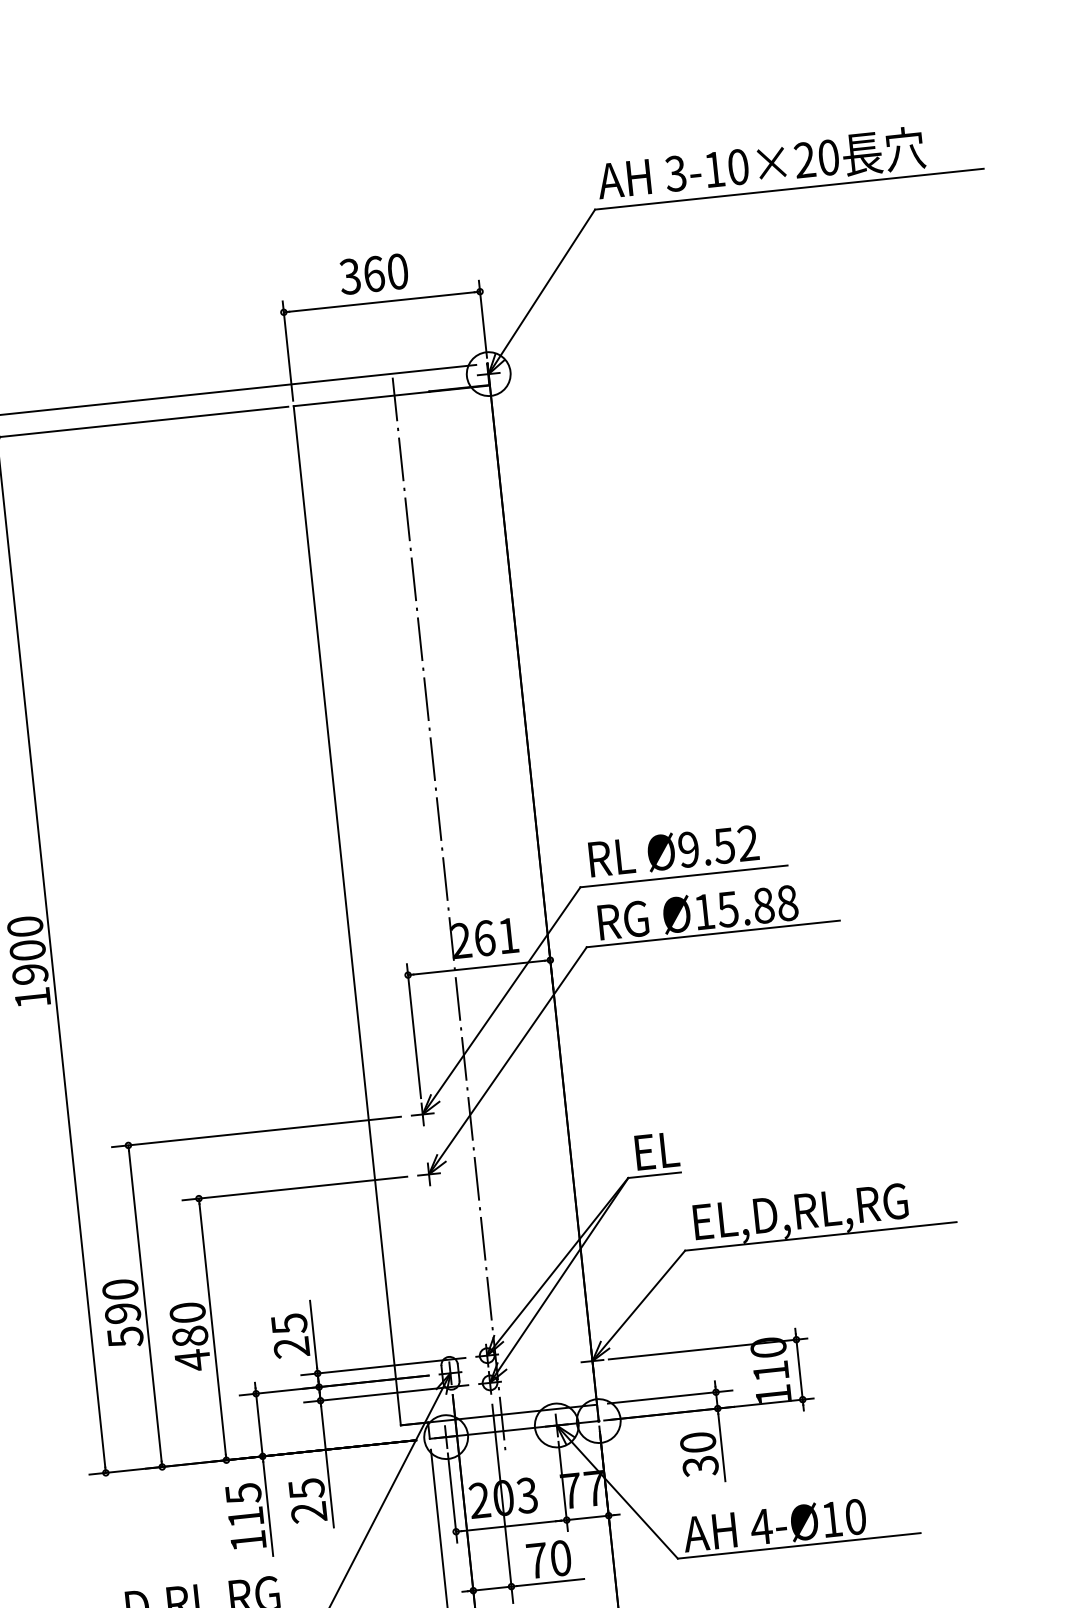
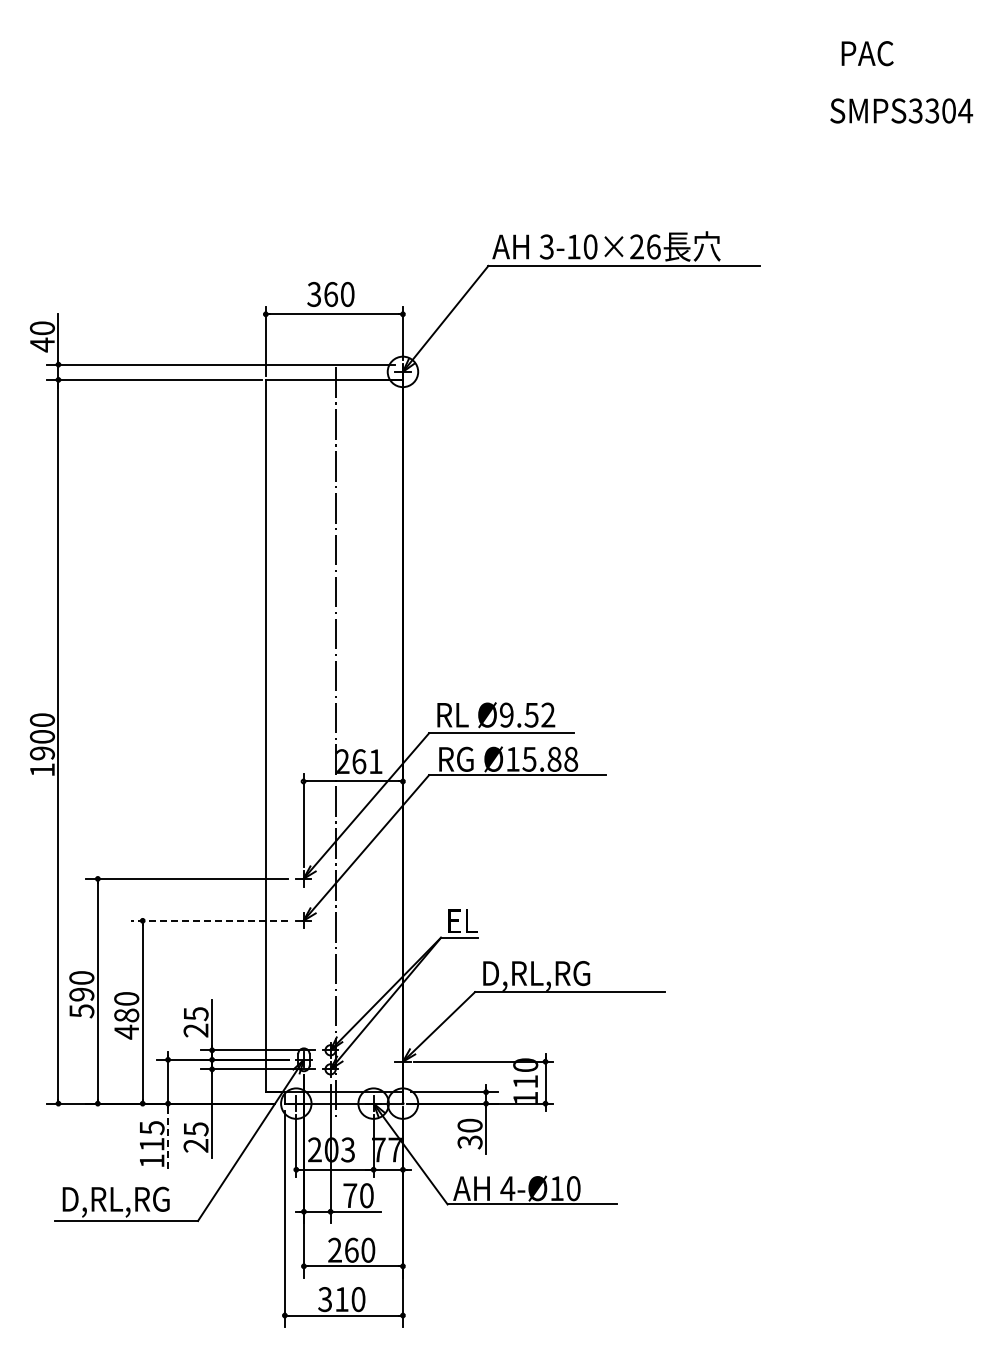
text: (828, 157) -> (653, 246), 3-10×20 -> 3-10×26
line: (294, 1188) -> (209, 920), solid -> dashed
text: (803, 1214) -> (559, 975), EL,D,RL,RG -> D,RL,RG
line: (268, 1509) -> (168, 1140), solid -> dashed

